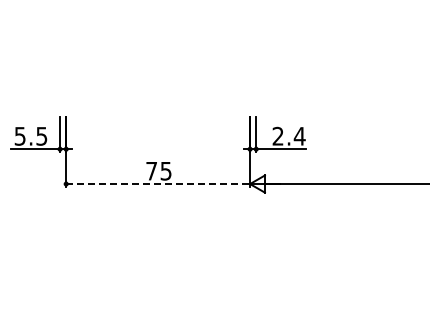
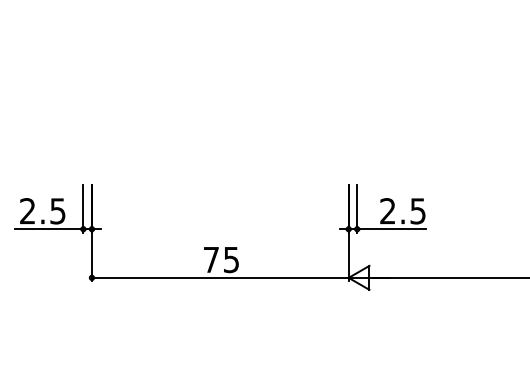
text: (19, 135) -> (26, 210), 5.5 -> 2.5
text: (299, 136) -> (417, 211), 2.4 -> 2.5
line: (158, 184) -> (220, 278), dashed -> solid

